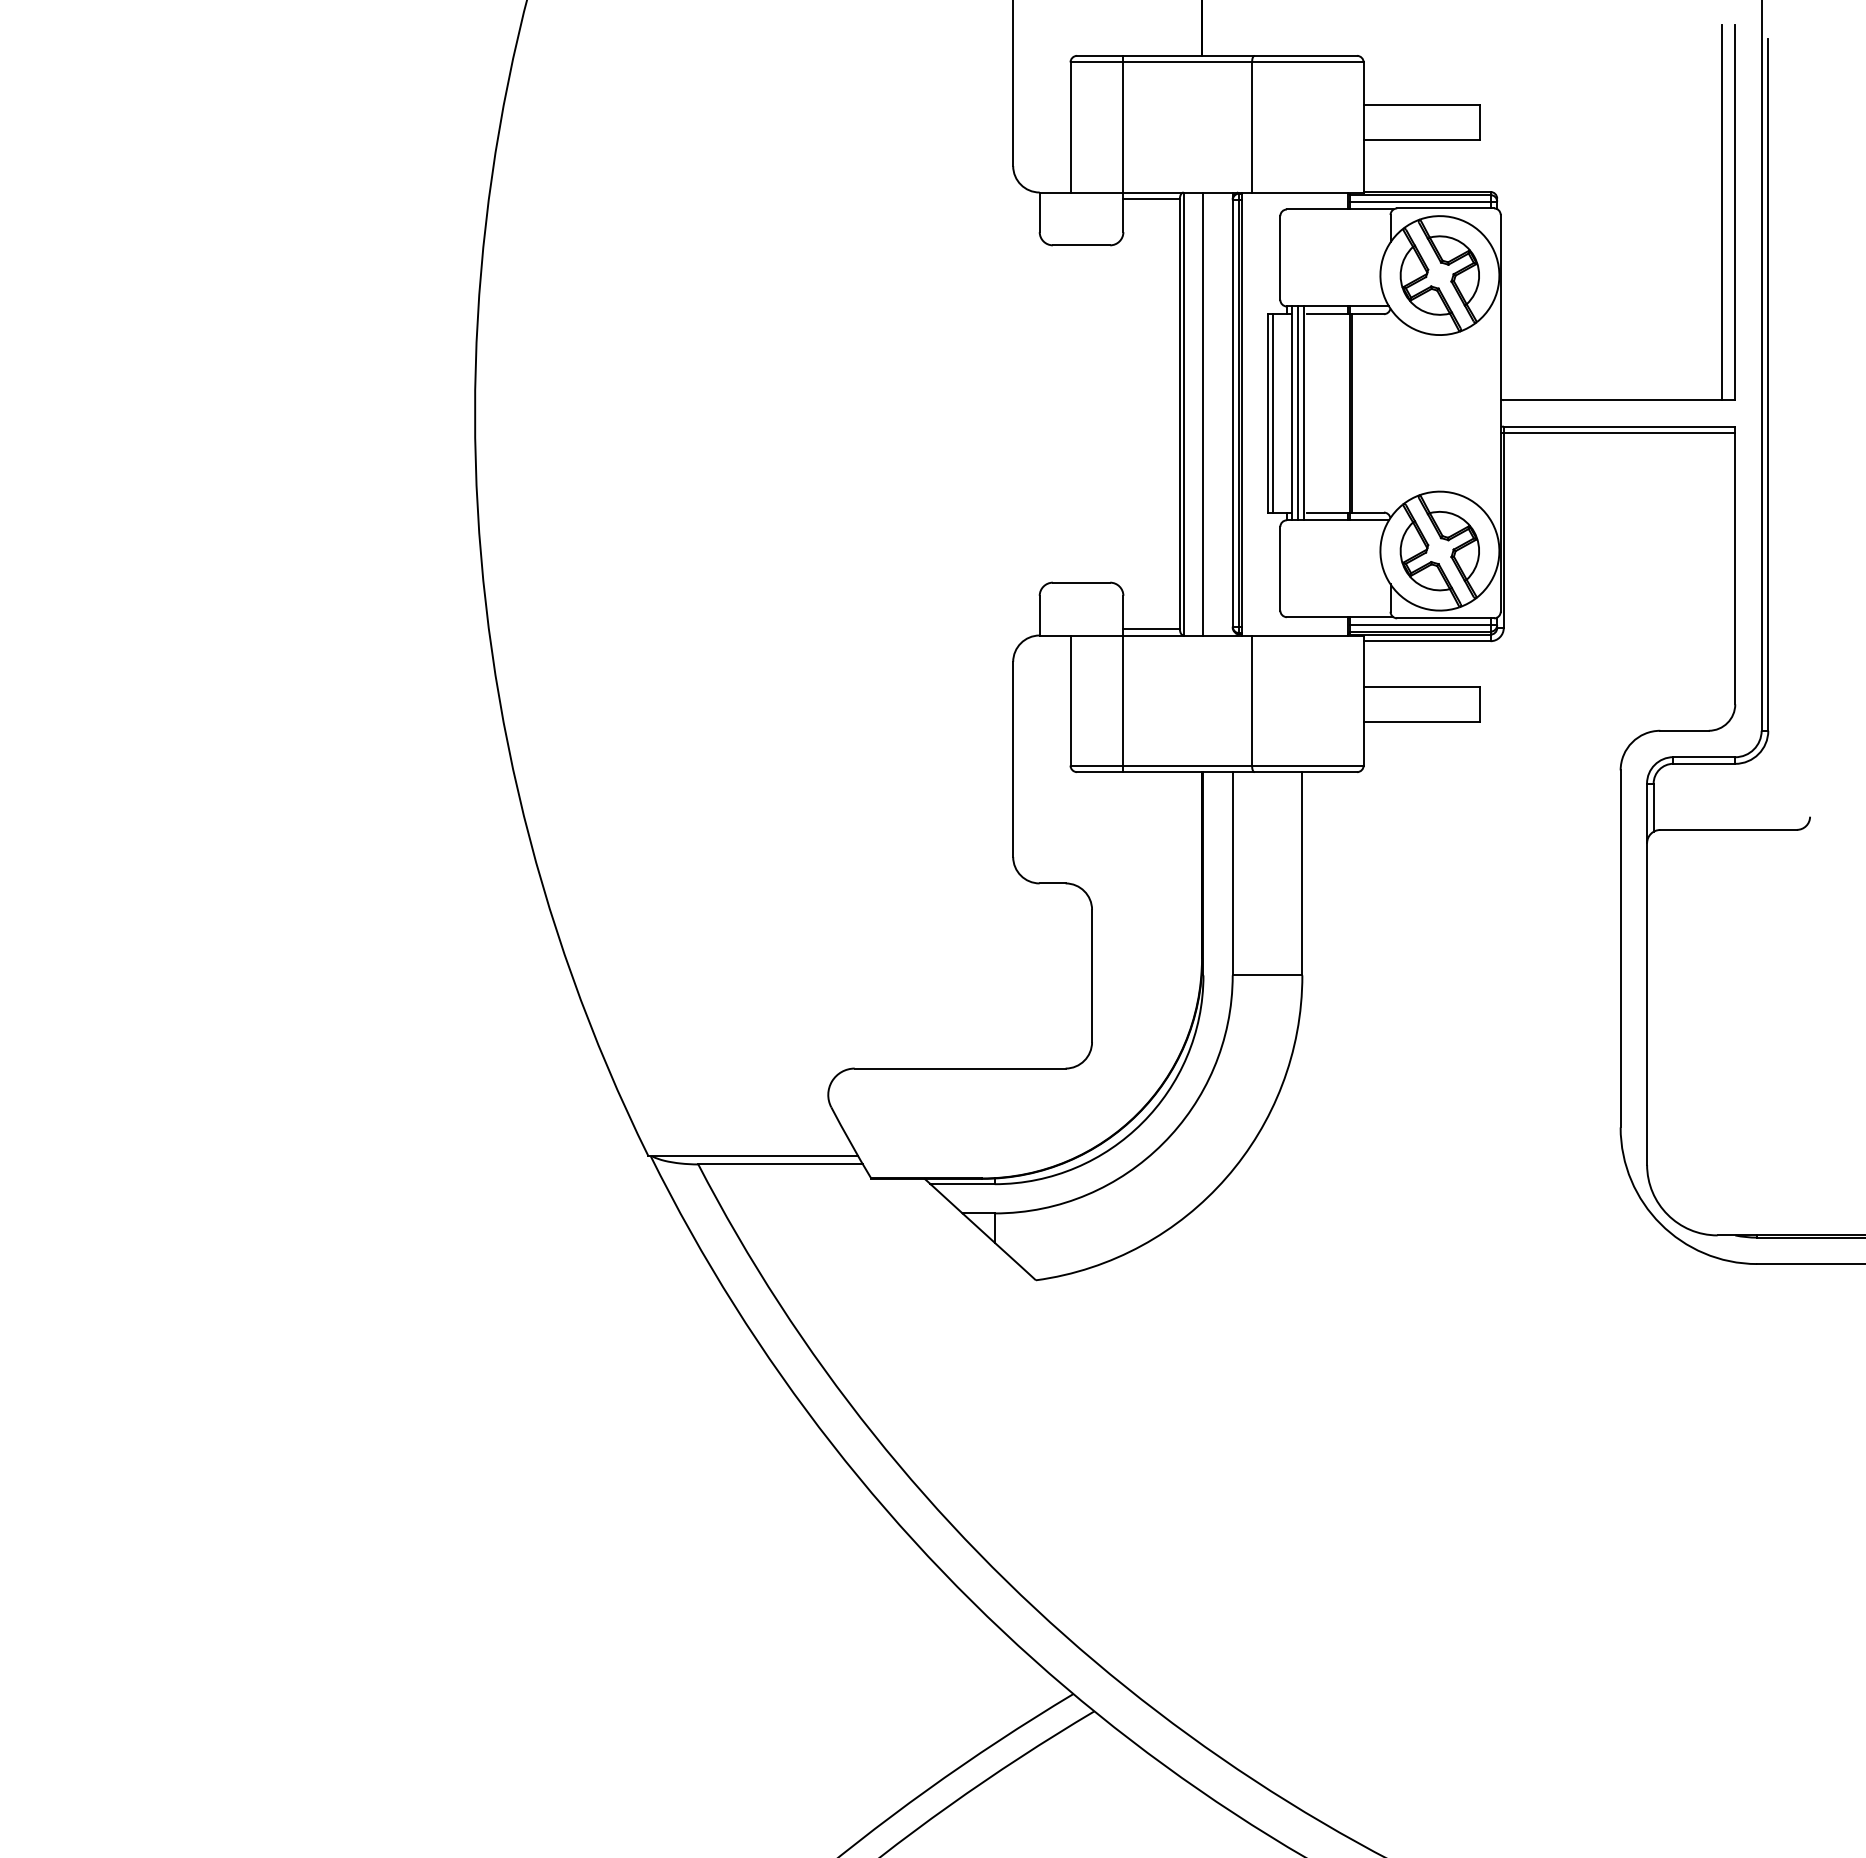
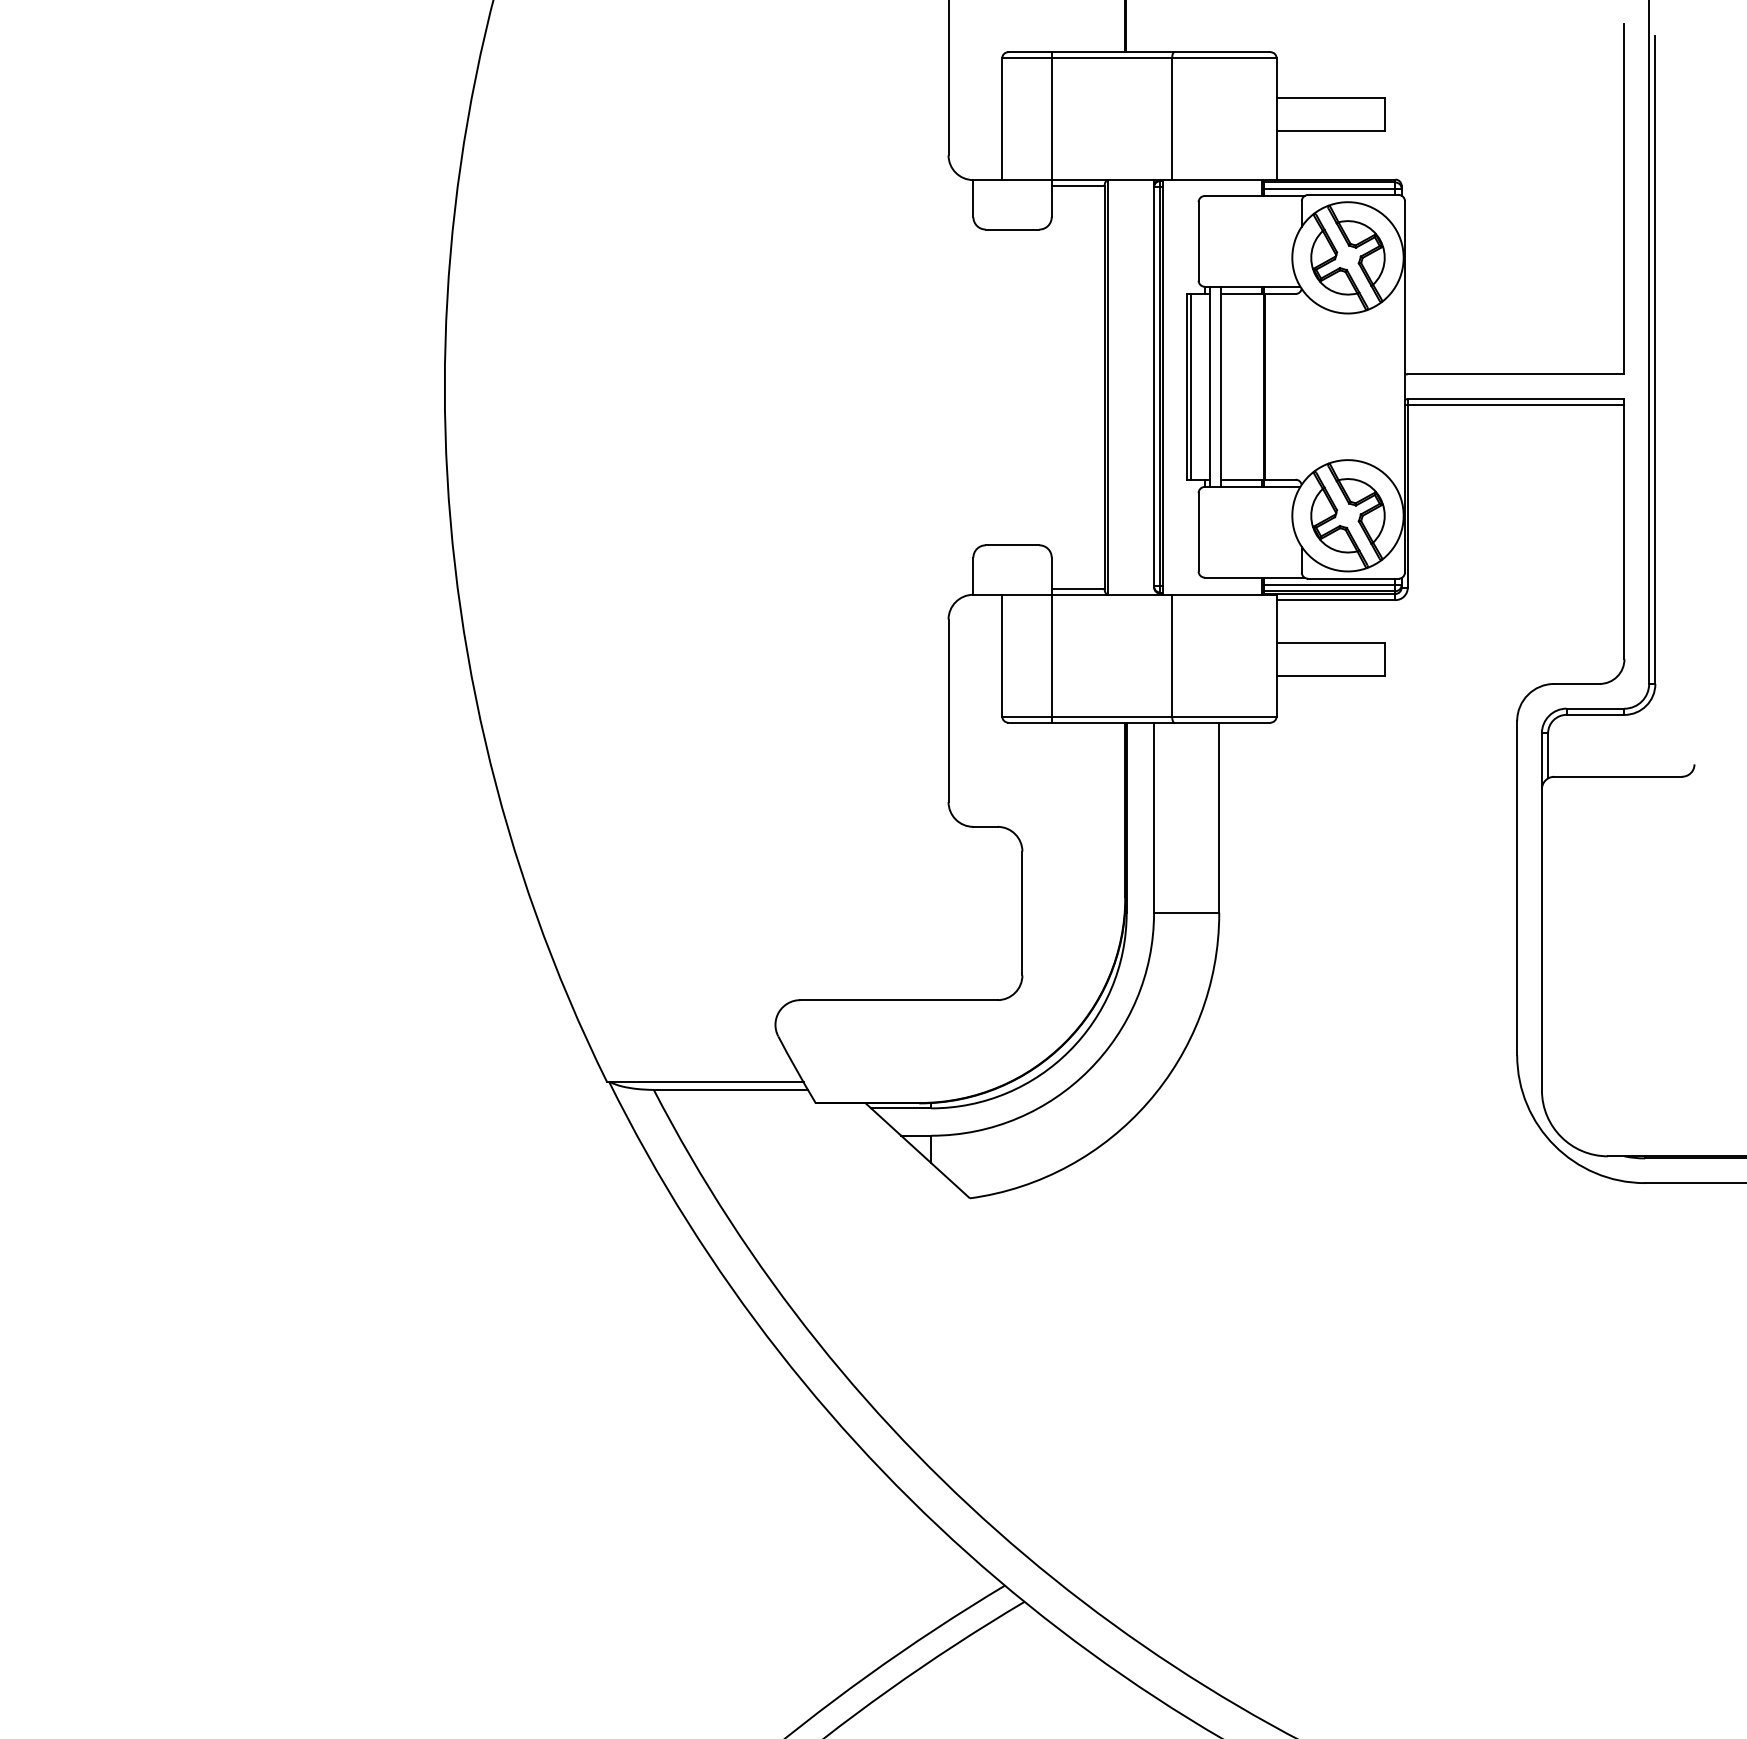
line: (1722, 212) -> (1612, 198), removed
line: (1298, 413) -> (1215, 386), removed
line: (1203, 414) -> (1126, 387), removed

